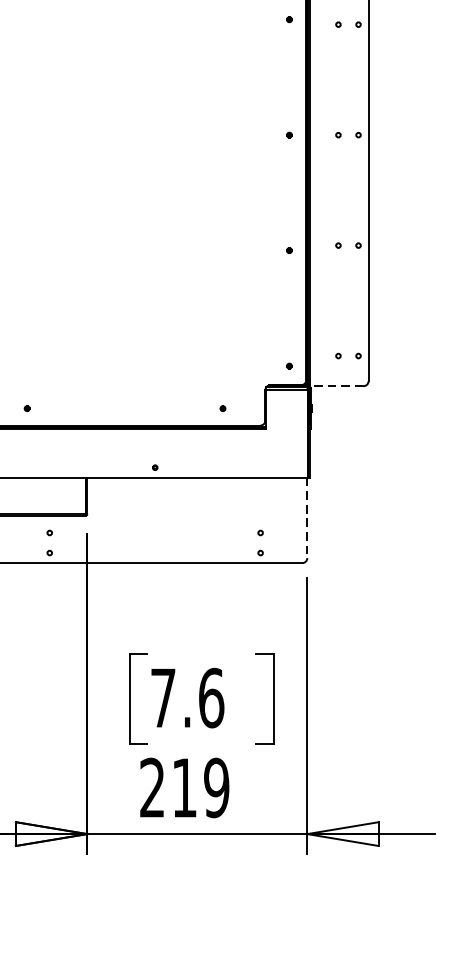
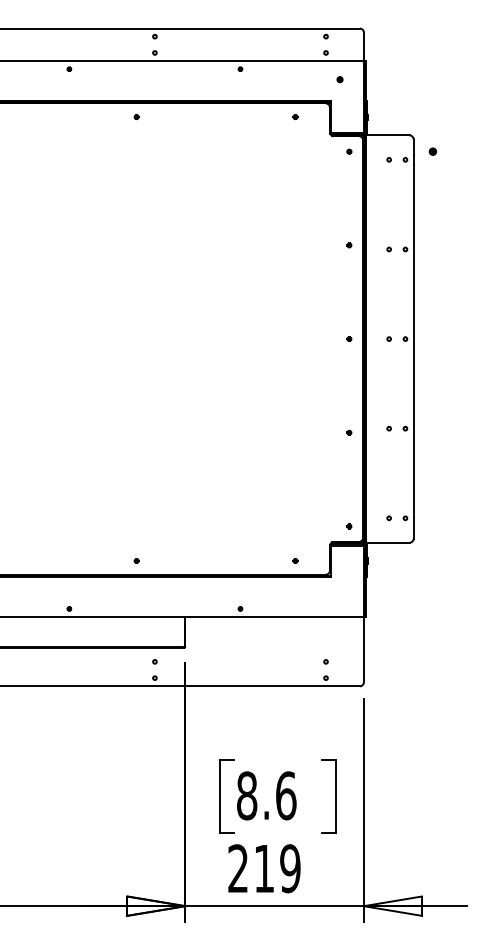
line: (335, 385) -> (386, 542), dashed -> solid
line: (306, 517) -> (363, 649), dashed -> solid
text: (163, 697) -> (247, 795), 7.6 -> 8.6

